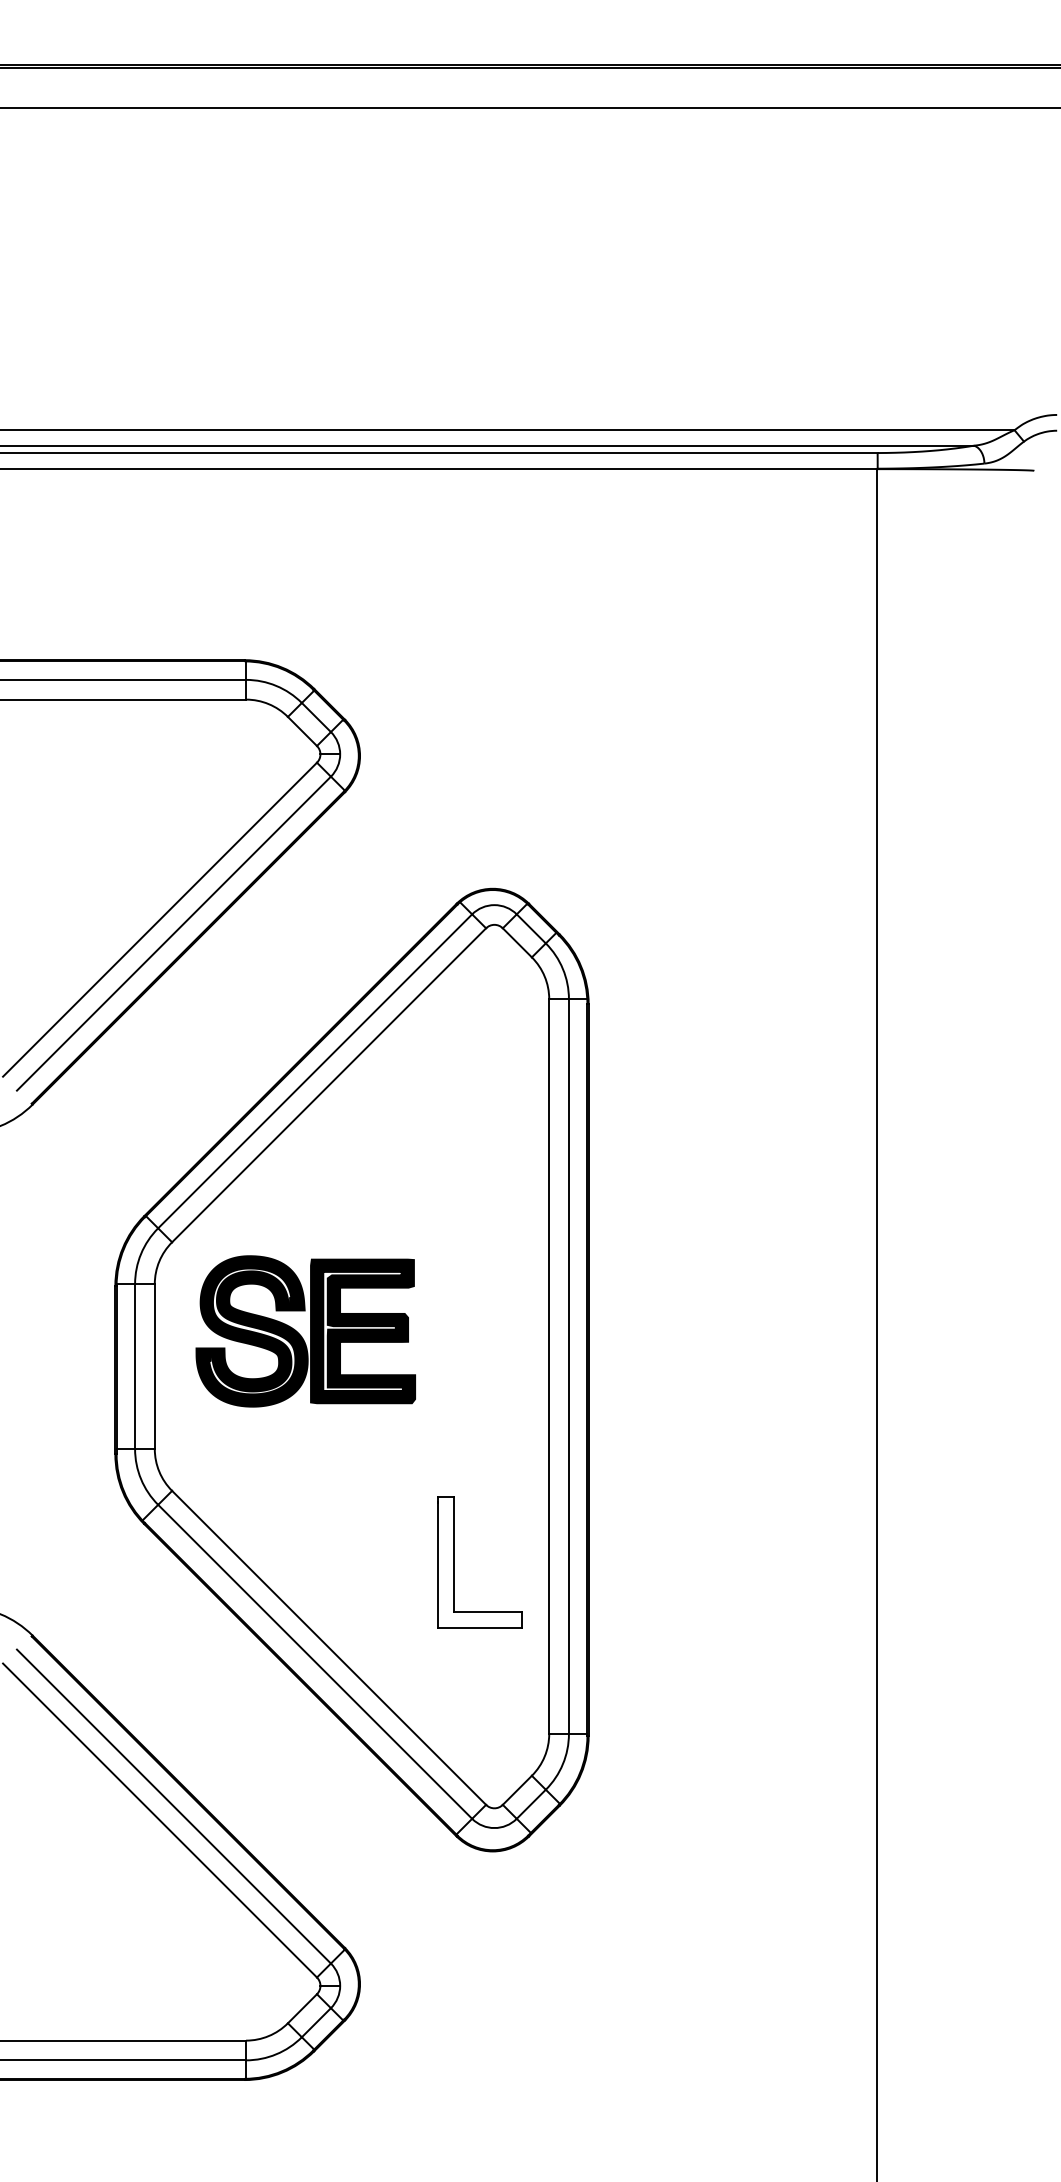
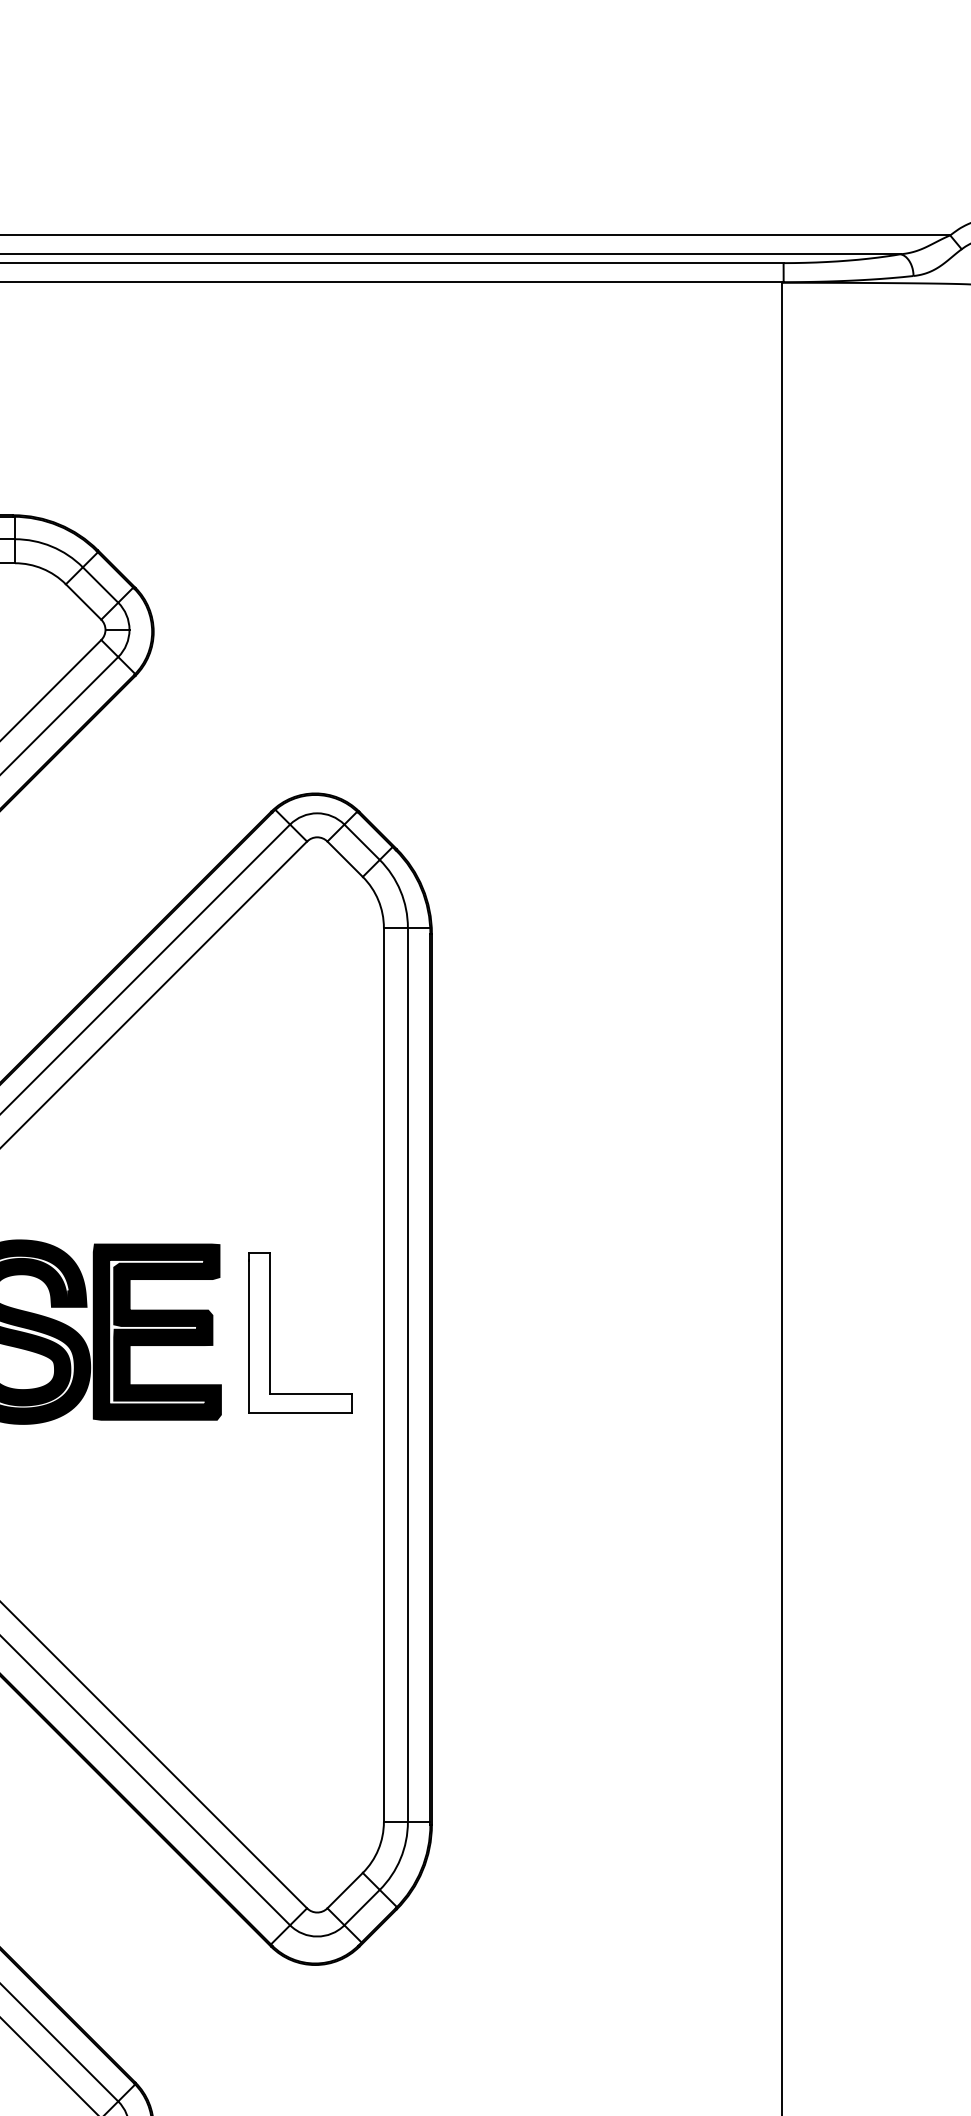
part: (454, 1562) -> (269, 1333), moved

